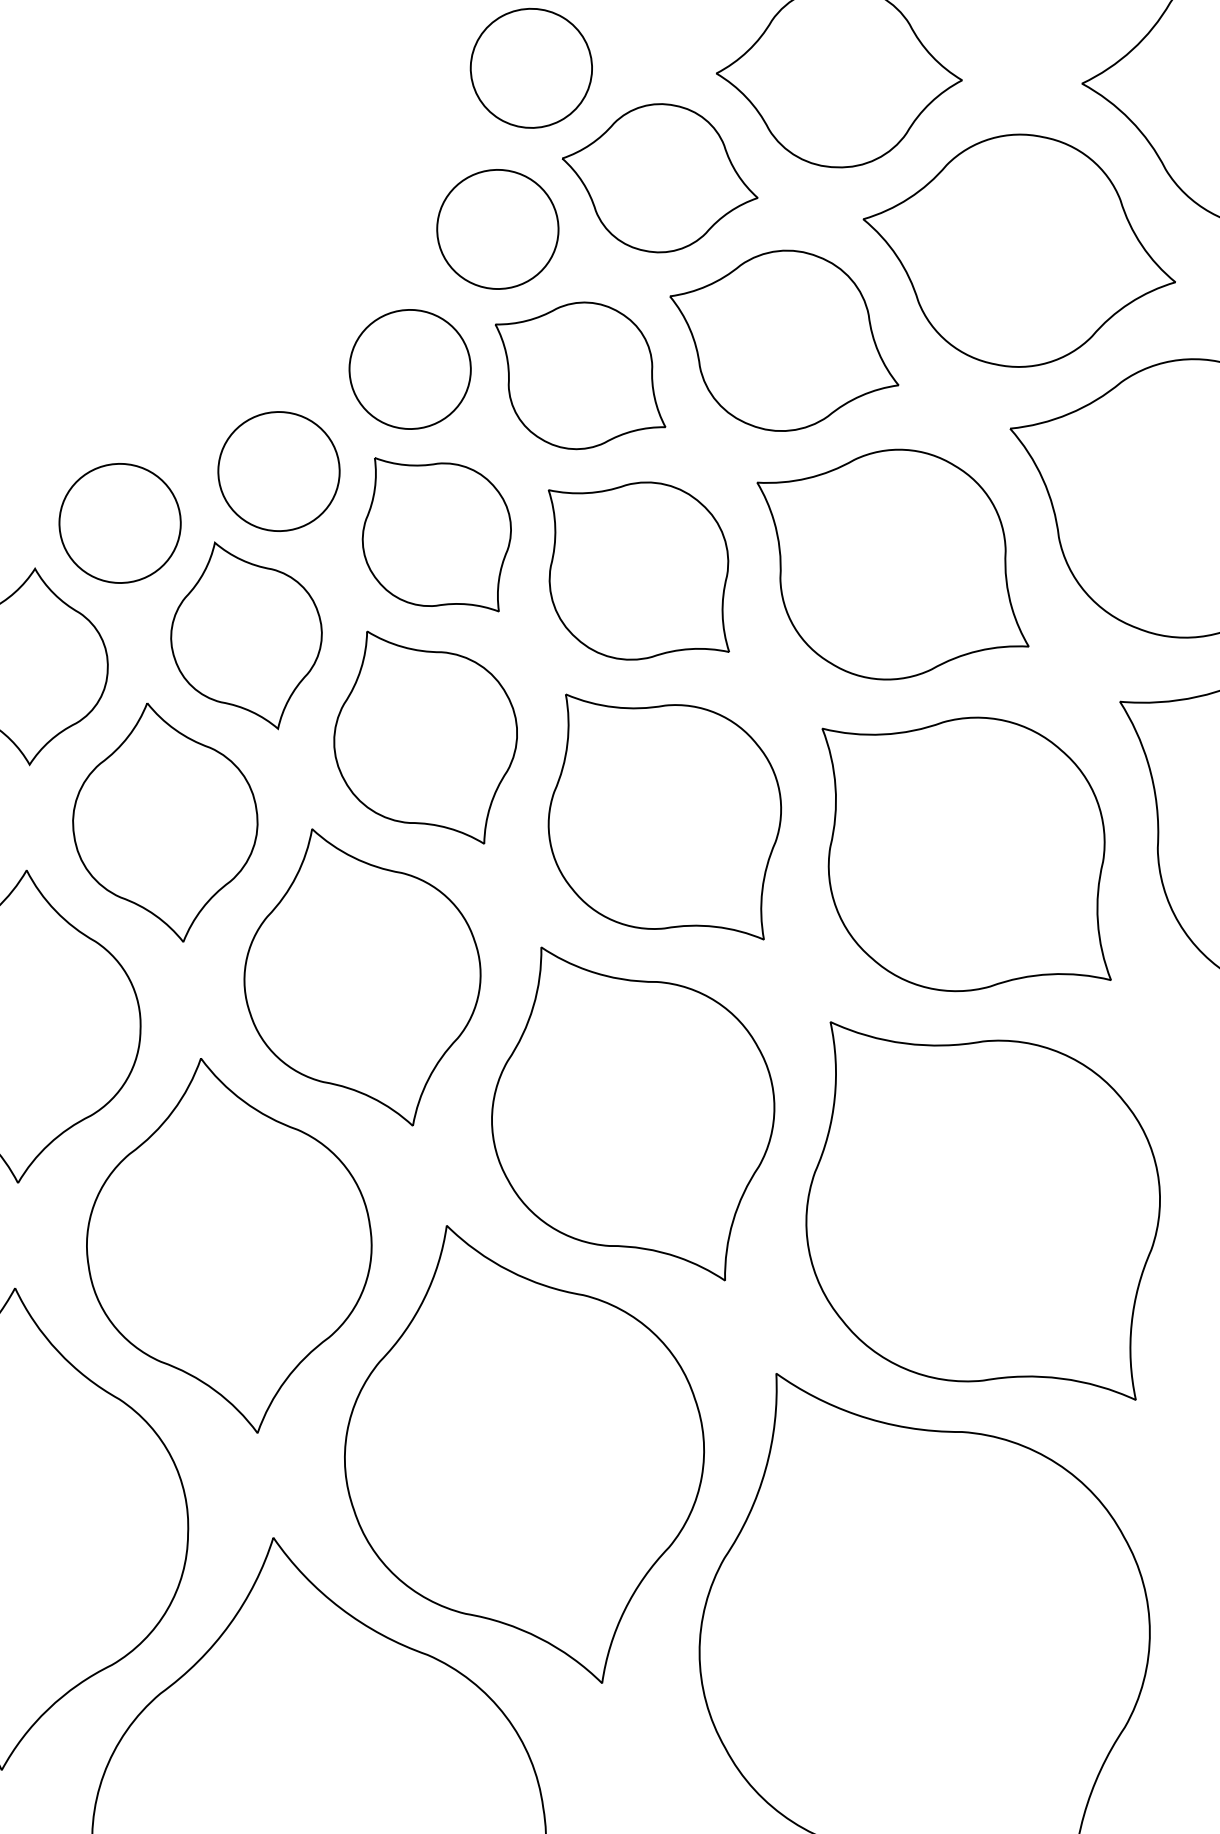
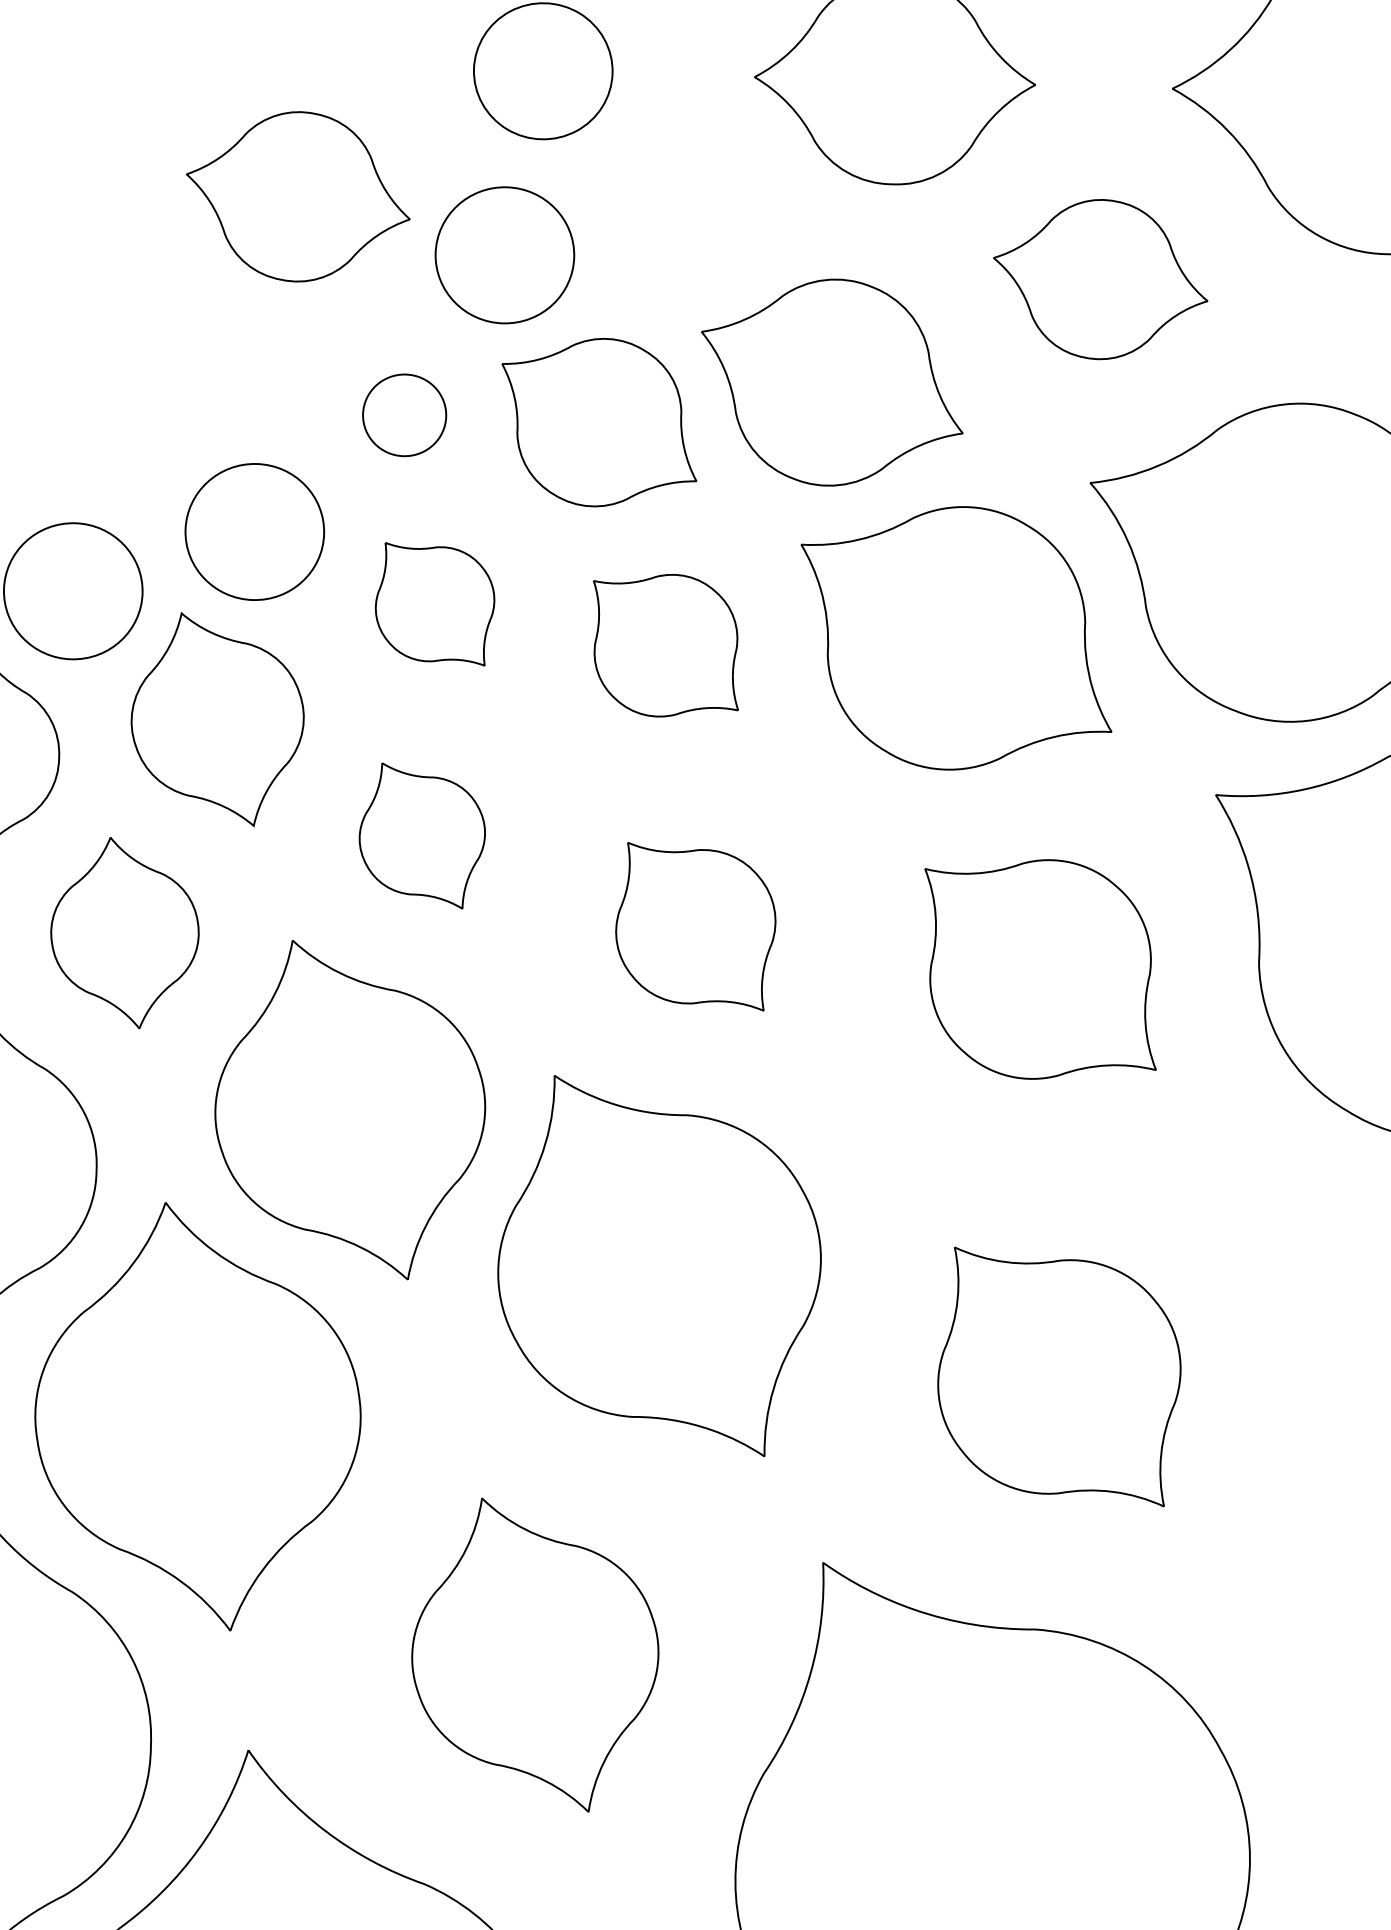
part: (660, 178) -> (298, 197), moved
part: (1018, 250) -> (1099, 279), size x0.6
part: (409, 369) -> (403, 415), size x0.6
part: (436, 534) -> (434, 603), size x0.7
part: (638, 570) -> (665, 645), size x0.7
part: (425, 737) -> (422, 835), size x0.6
part: (664, 816) -> (695, 926), size x0.6
part: (165, 822) -> (125, 933), size x0.7
part: (966, 854) -> (1040, 969), size x0.7
part: (982, 1210) -> (1058, 1376), size x0.6
part: (524, 1454) -> (535, 1655), size x0.6

